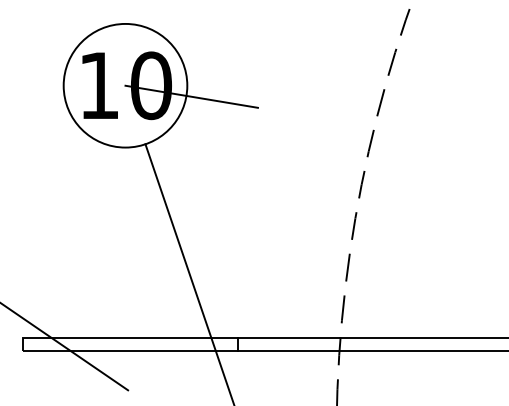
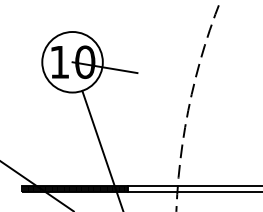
hatch: (131, 343) -> (75, 188), added

